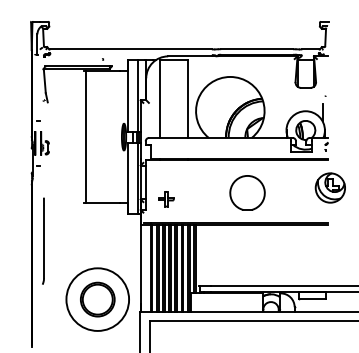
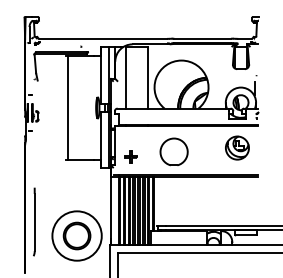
part: (330, 187) -> (237, 147), moved
part: (246, 192) -> (173, 151), moved
line: (43, 240) -> (34, 221), moved

